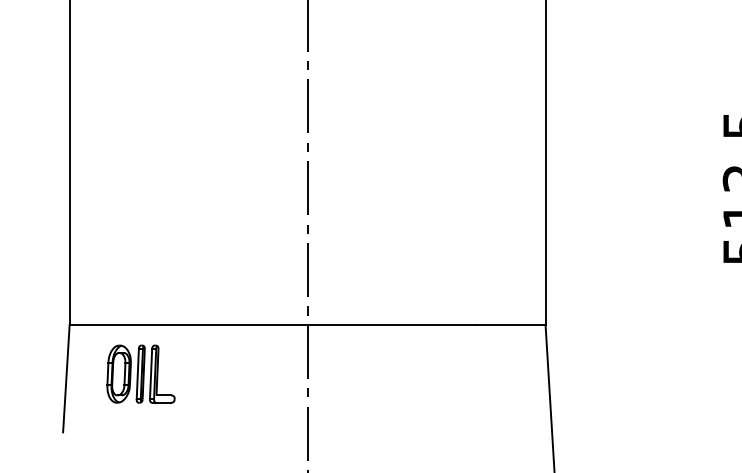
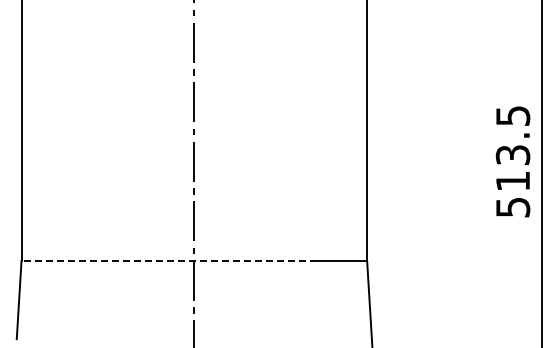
line: (273, 325) -> (169, 261), solid -> dashed
part: (141, 373) -> (73, 296), removed

